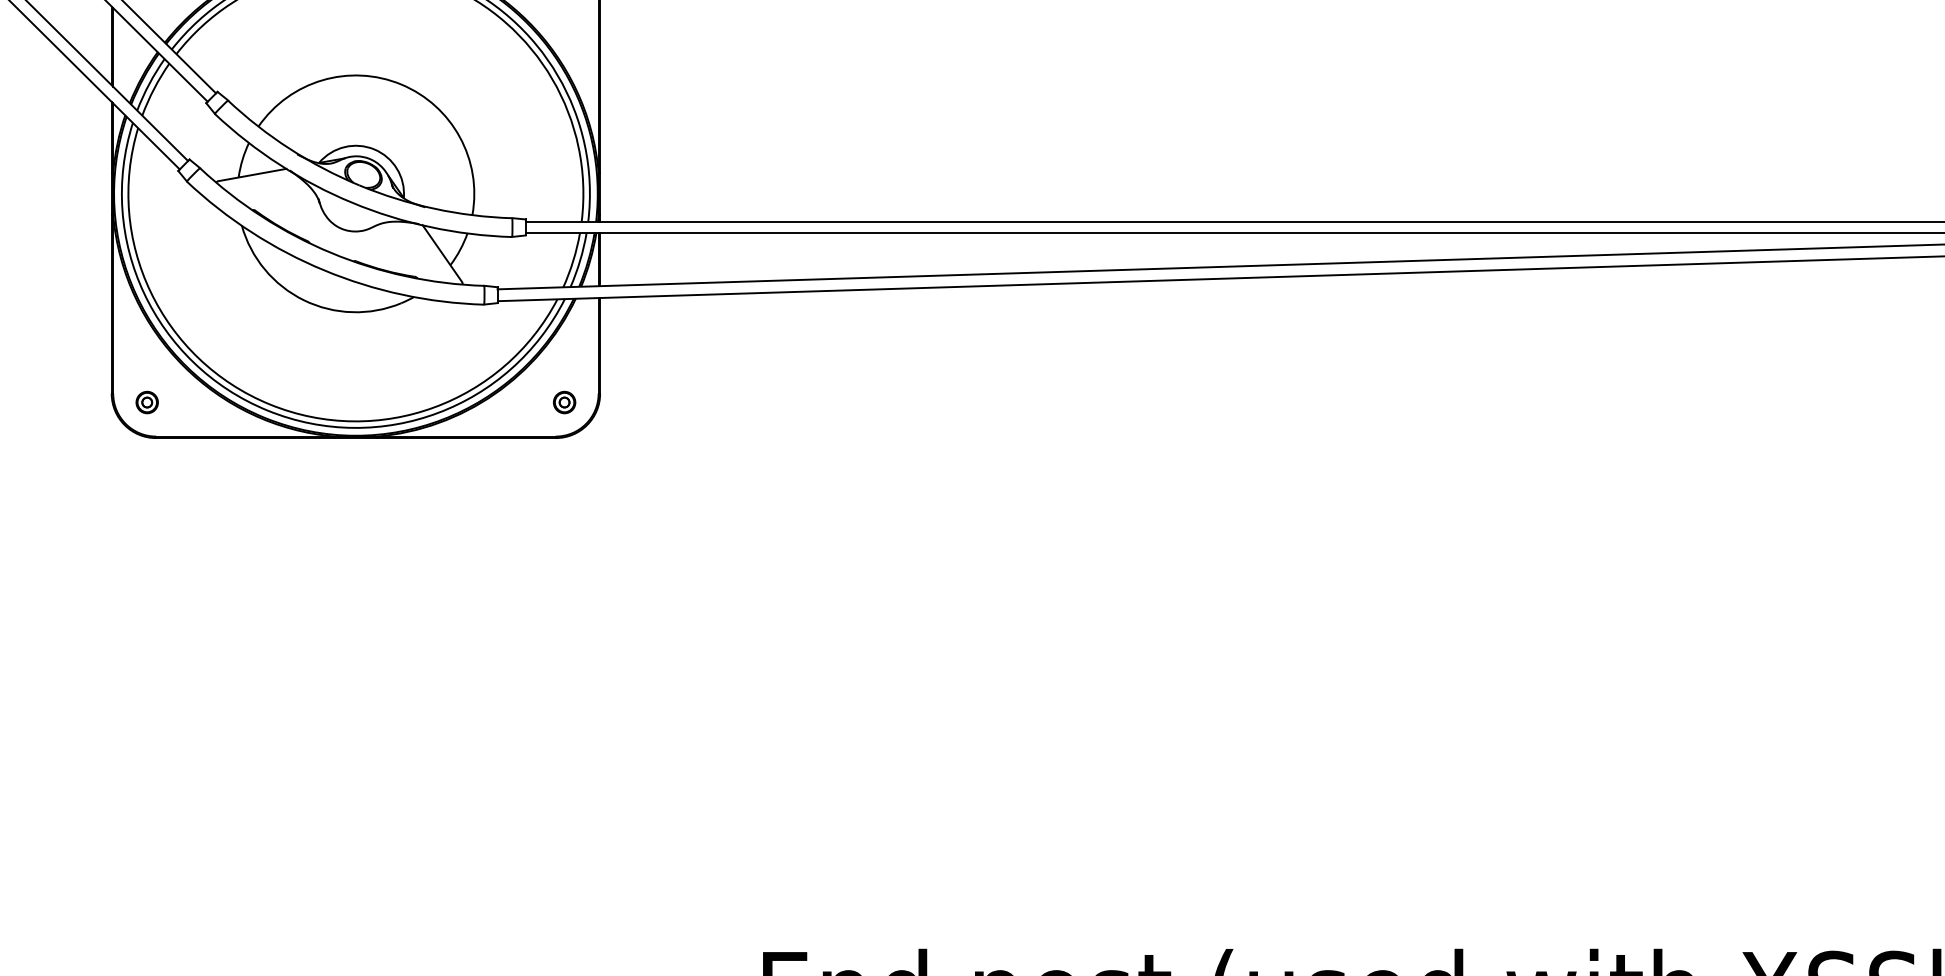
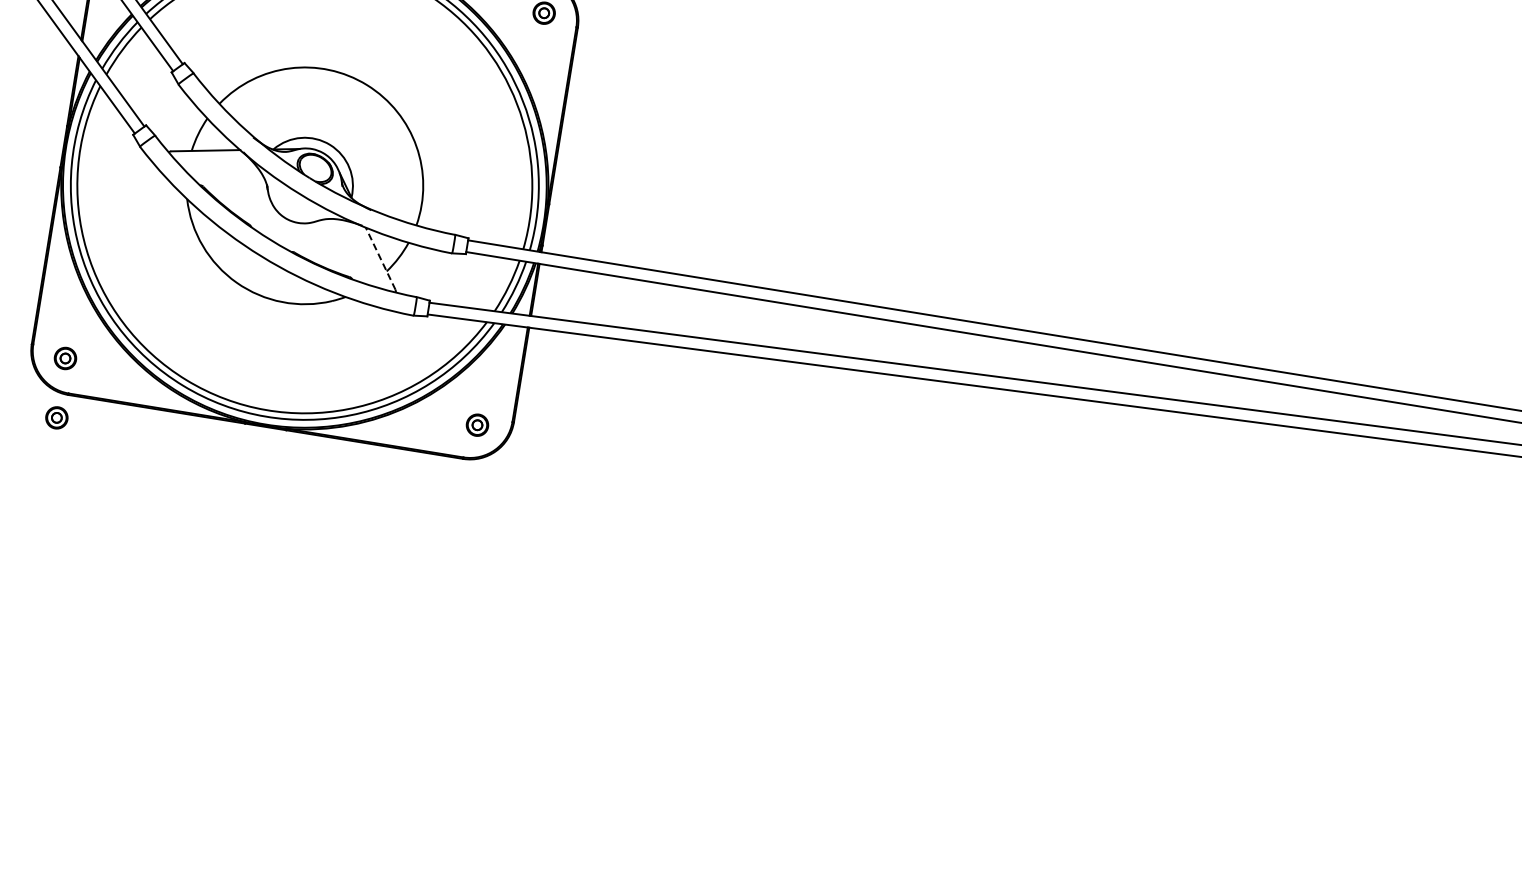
line: (442, 253) -> (380, 258), solid -> dashed
part: (147, 462) -> (56, 417), added

